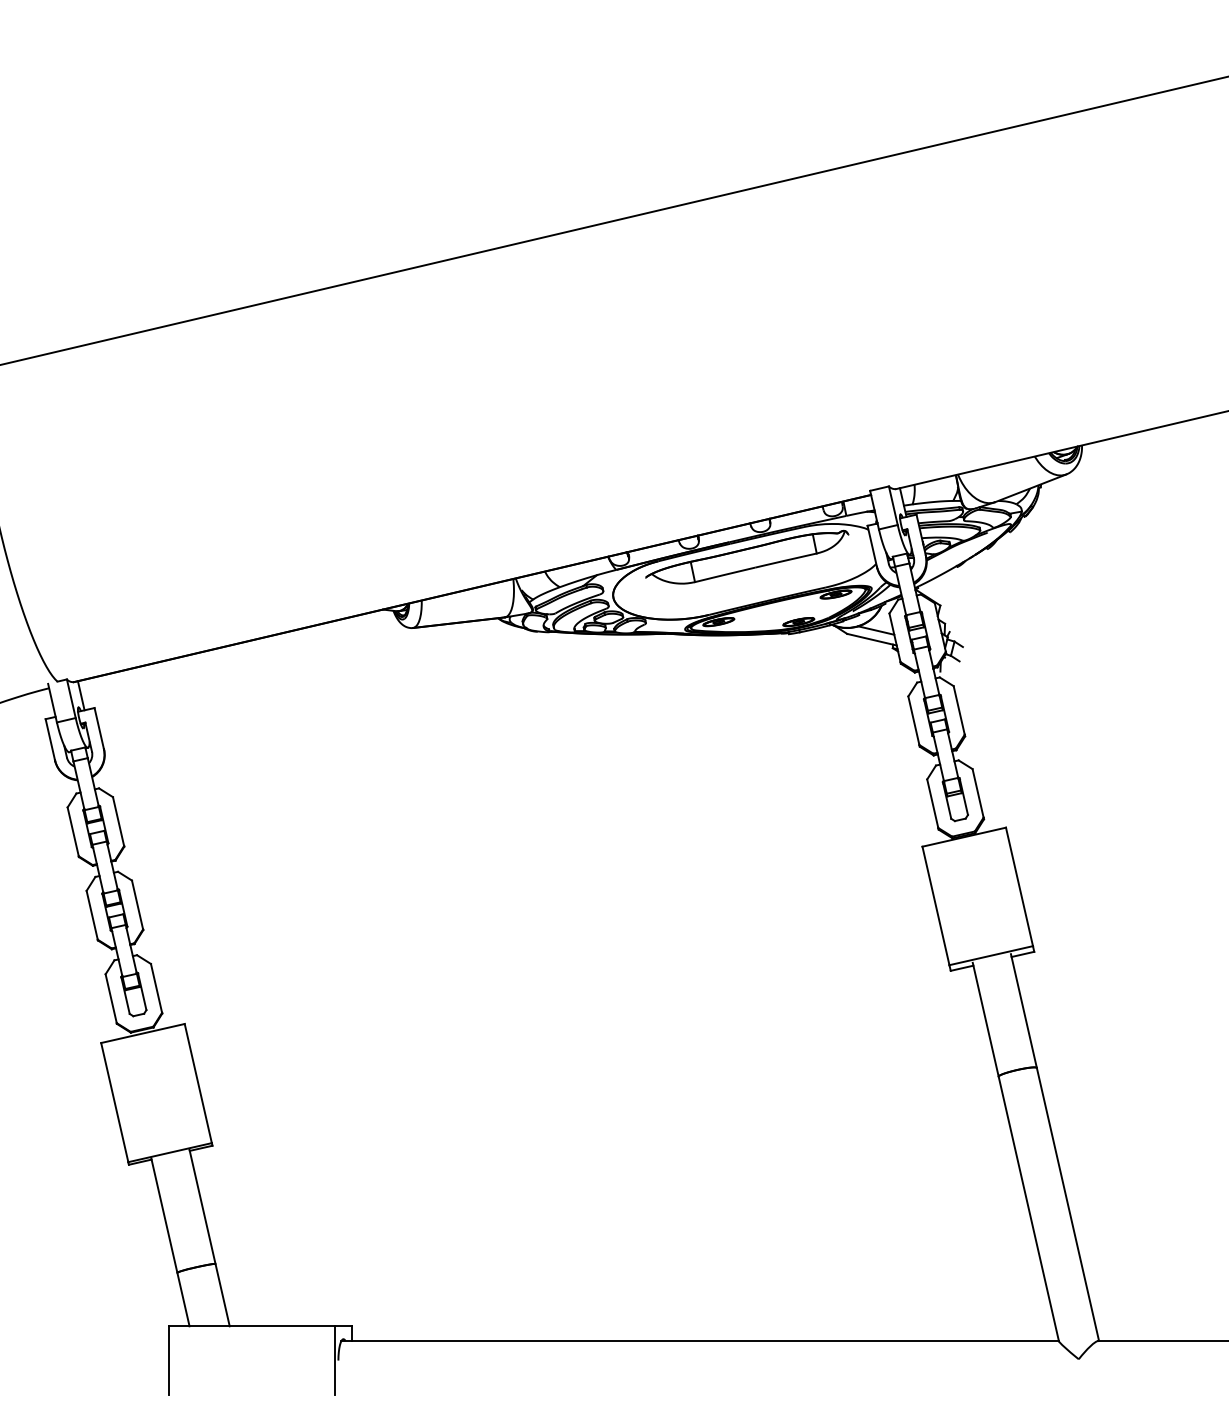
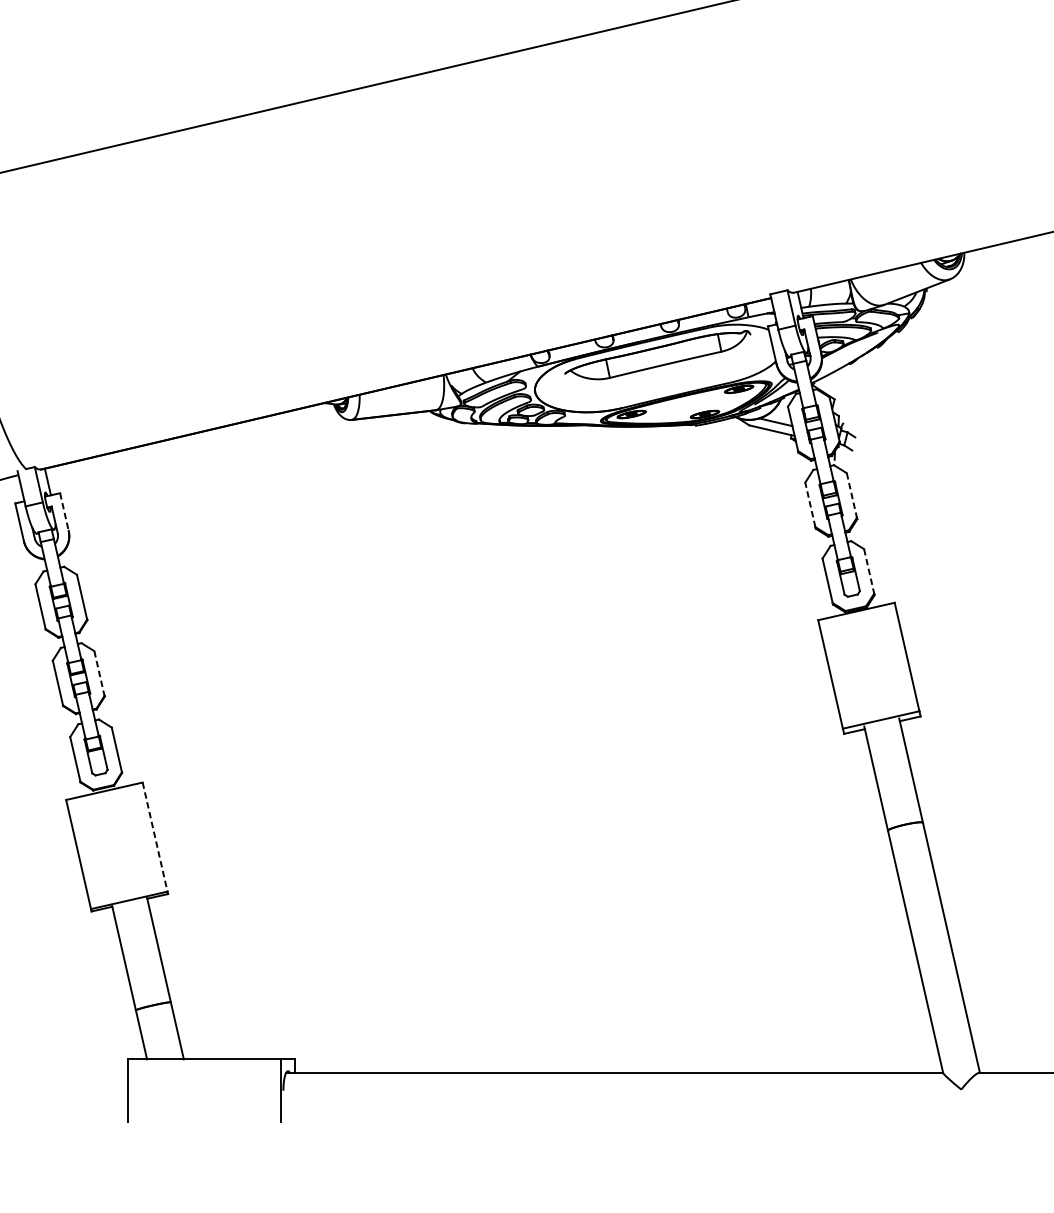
line: (959, 710) -> (852, 495), solid -> dashed
line: (913, 720) -> (810, 504), solid -> dashed
line: (99, 729) -> (64, 512), solid -> dashed
line: (978, 793) -> (869, 571), solid -> dashed
line: (137, 905) -> (99, 674), solid -> dashed
line: (198, 1084) -> (155, 837), solid -> dashed

